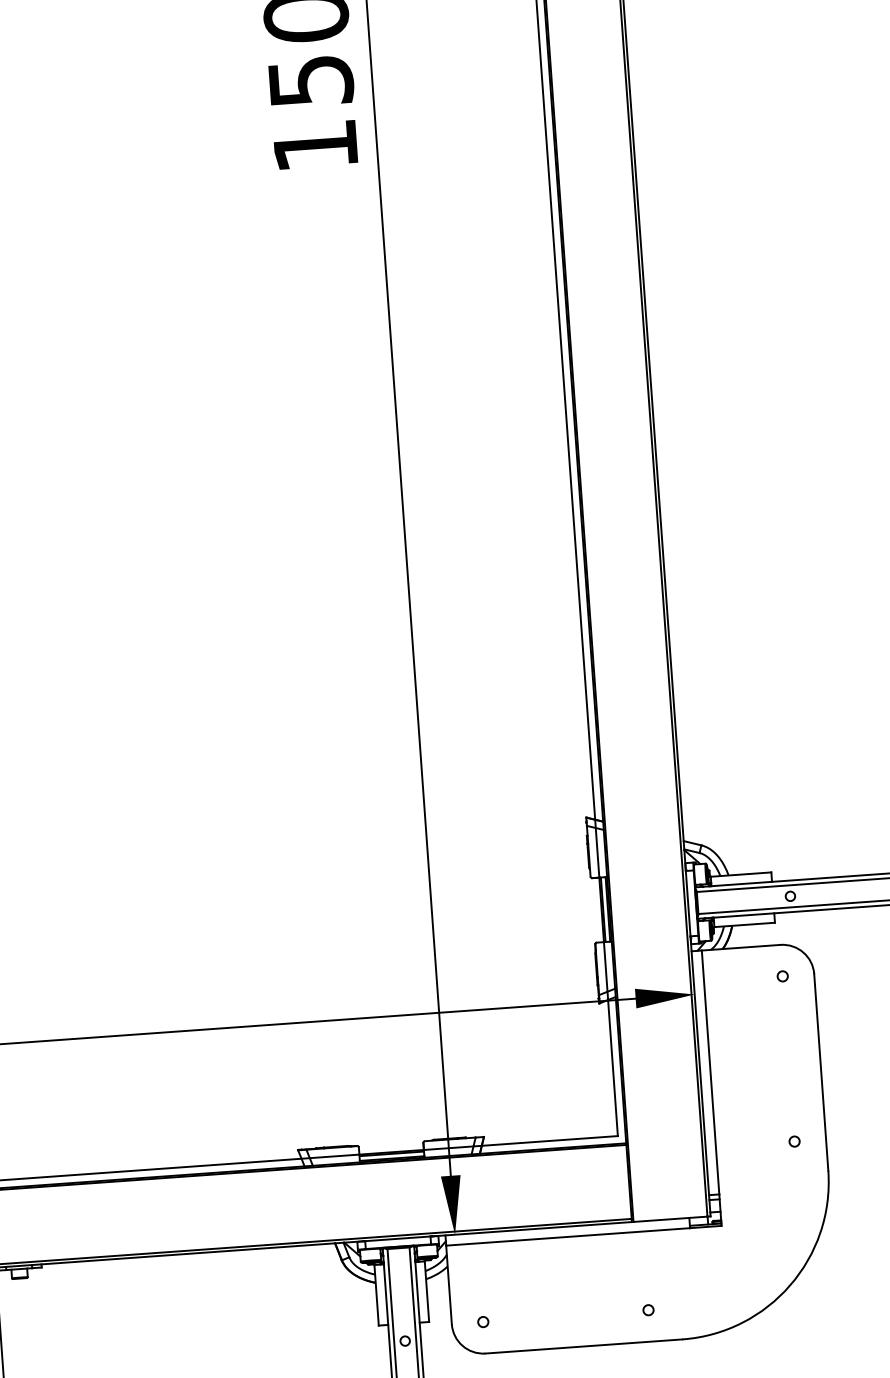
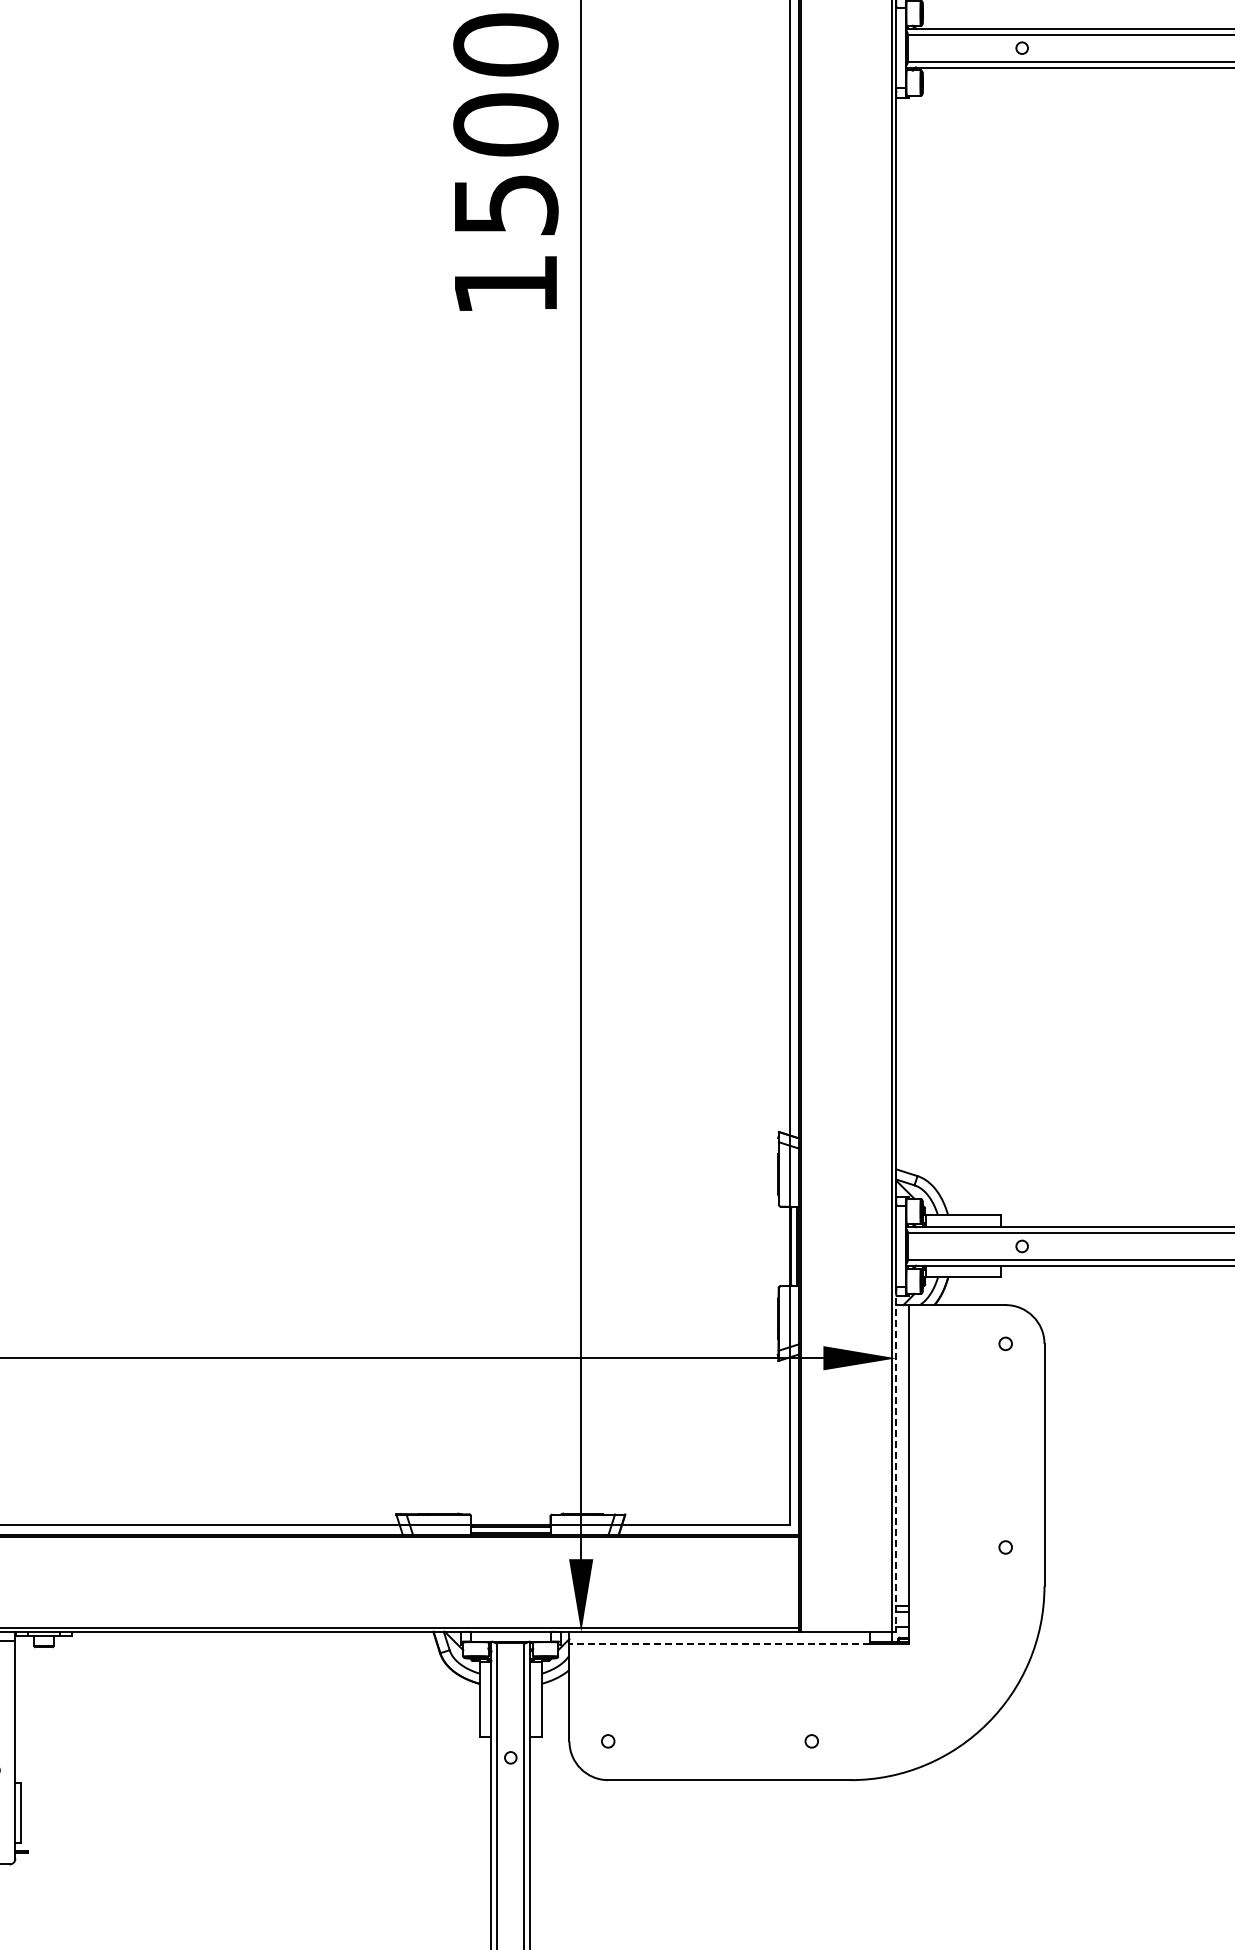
line: (700, 1076) -> (896, 1459), solid -> dashed
line: (567, 1236) -> (719, 1644), solid -> dashed

